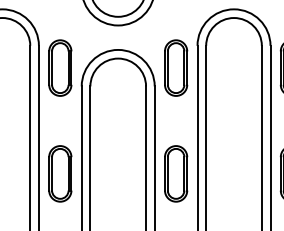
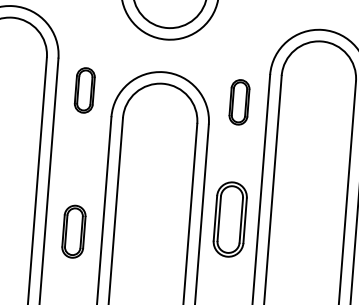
part: (60, 67) -> (85, 89), size x0.6
part: (176, 67) -> (239, 101), size x0.6
part: (60, 173) -> (74, 231), size x0.7
part: (176, 173) -> (230, 219), moved

